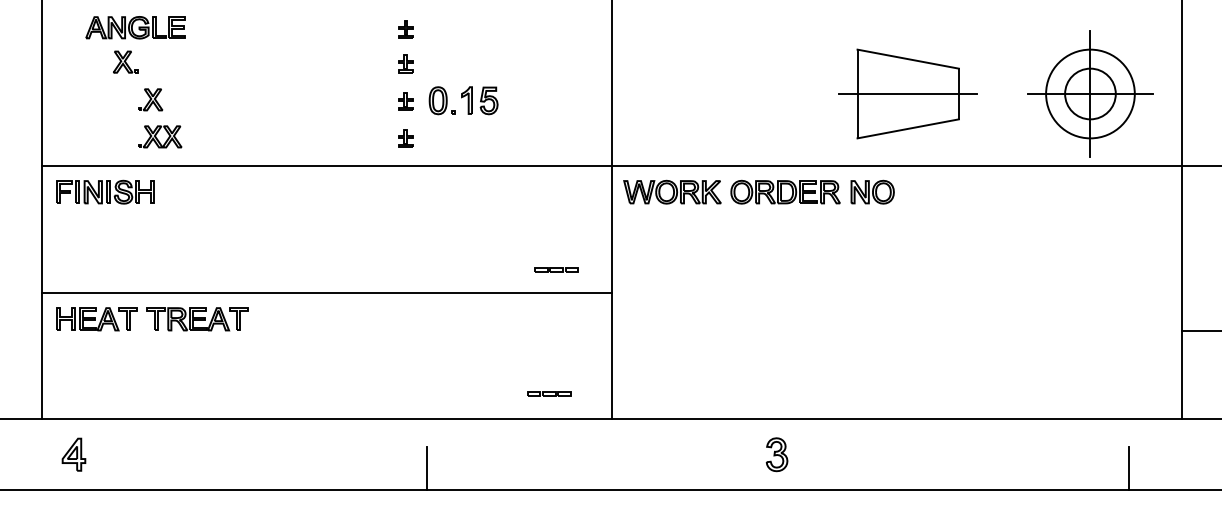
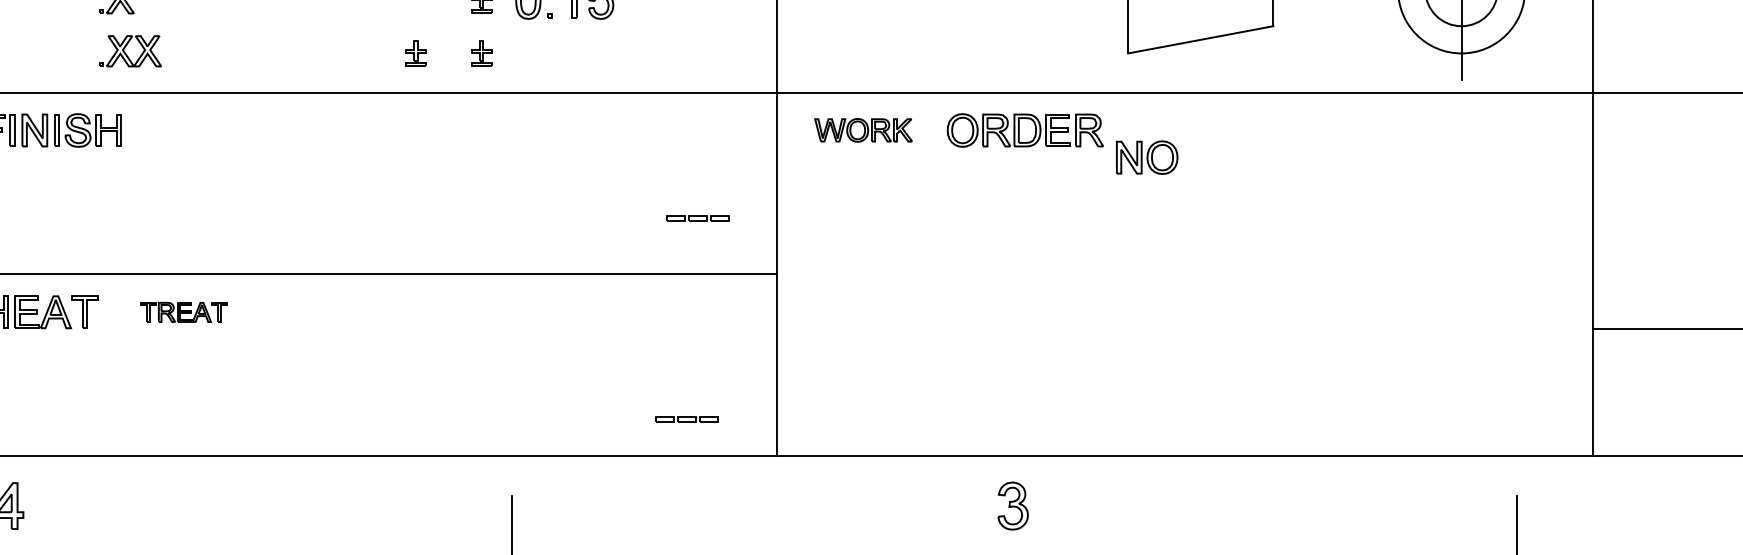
part: (359, 138) -> (415, 53), added
part: (672, 191) -> (863, 129), size x0.7
part: (872, 191) -> (1146, 156), moved
part: (556, 269) -> (697, 218), moved
part: (197, 319) -> (183, 312), size x0.6

